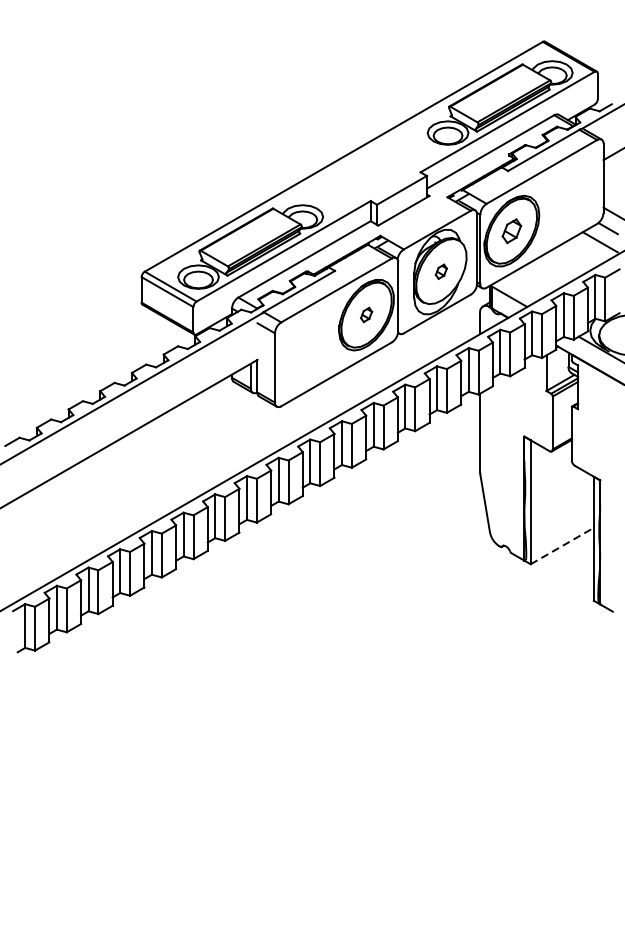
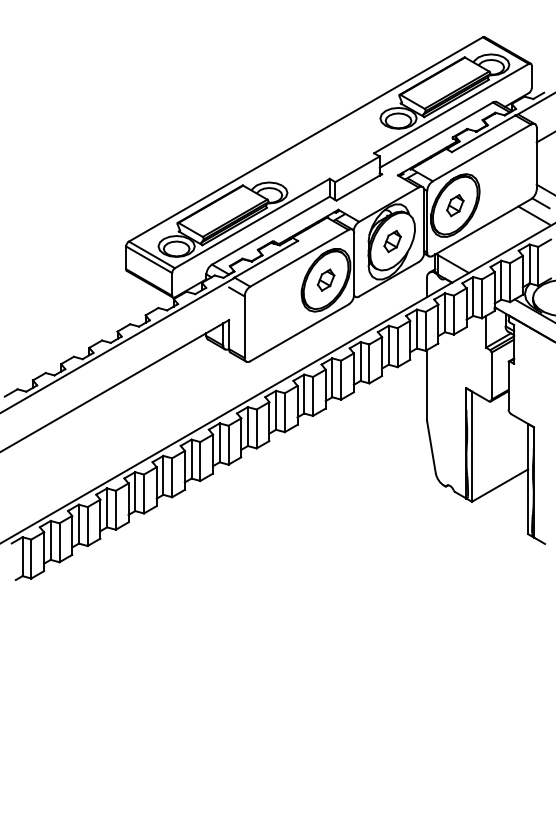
part: (441, 271) -> (392, 241), size x1.67
part: (365, 314) -> (325, 279), size x1.67
line: (562, 545) -> (500, 485), dashed -> solid

